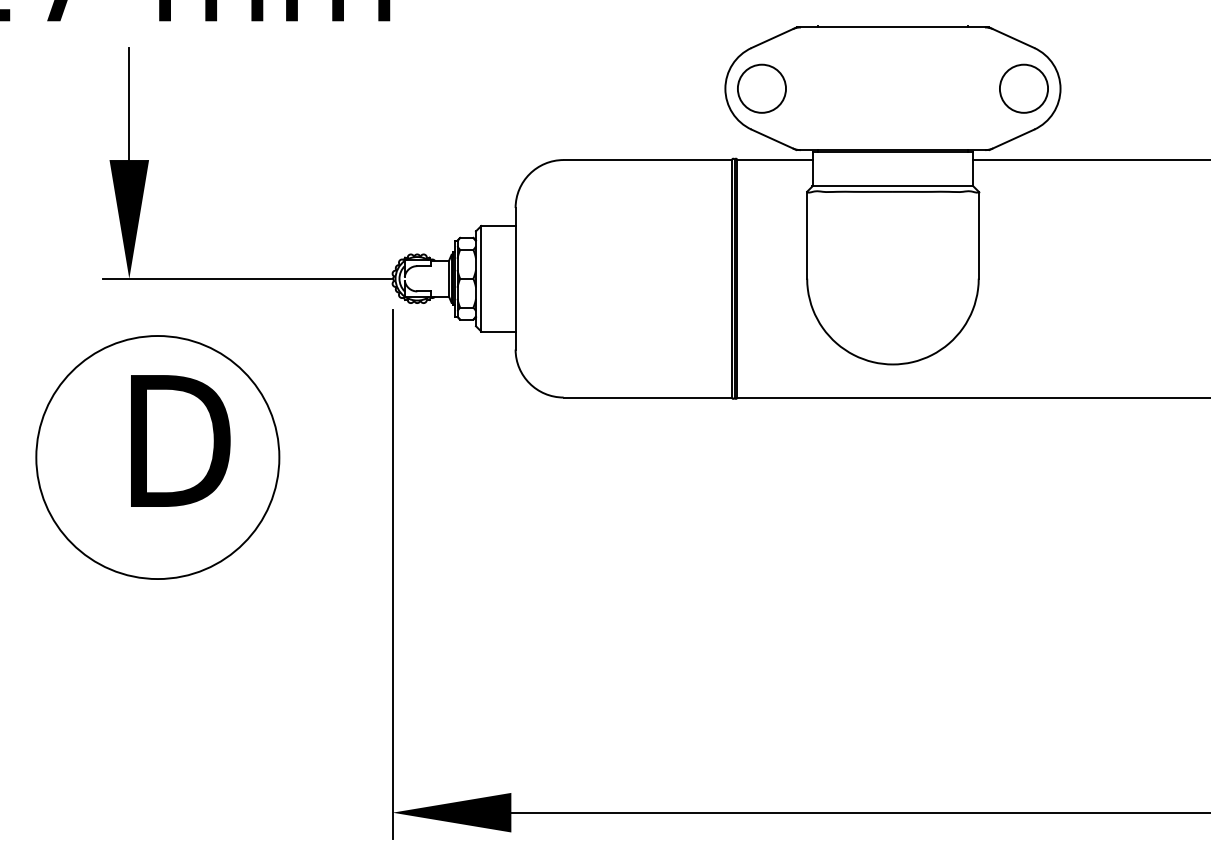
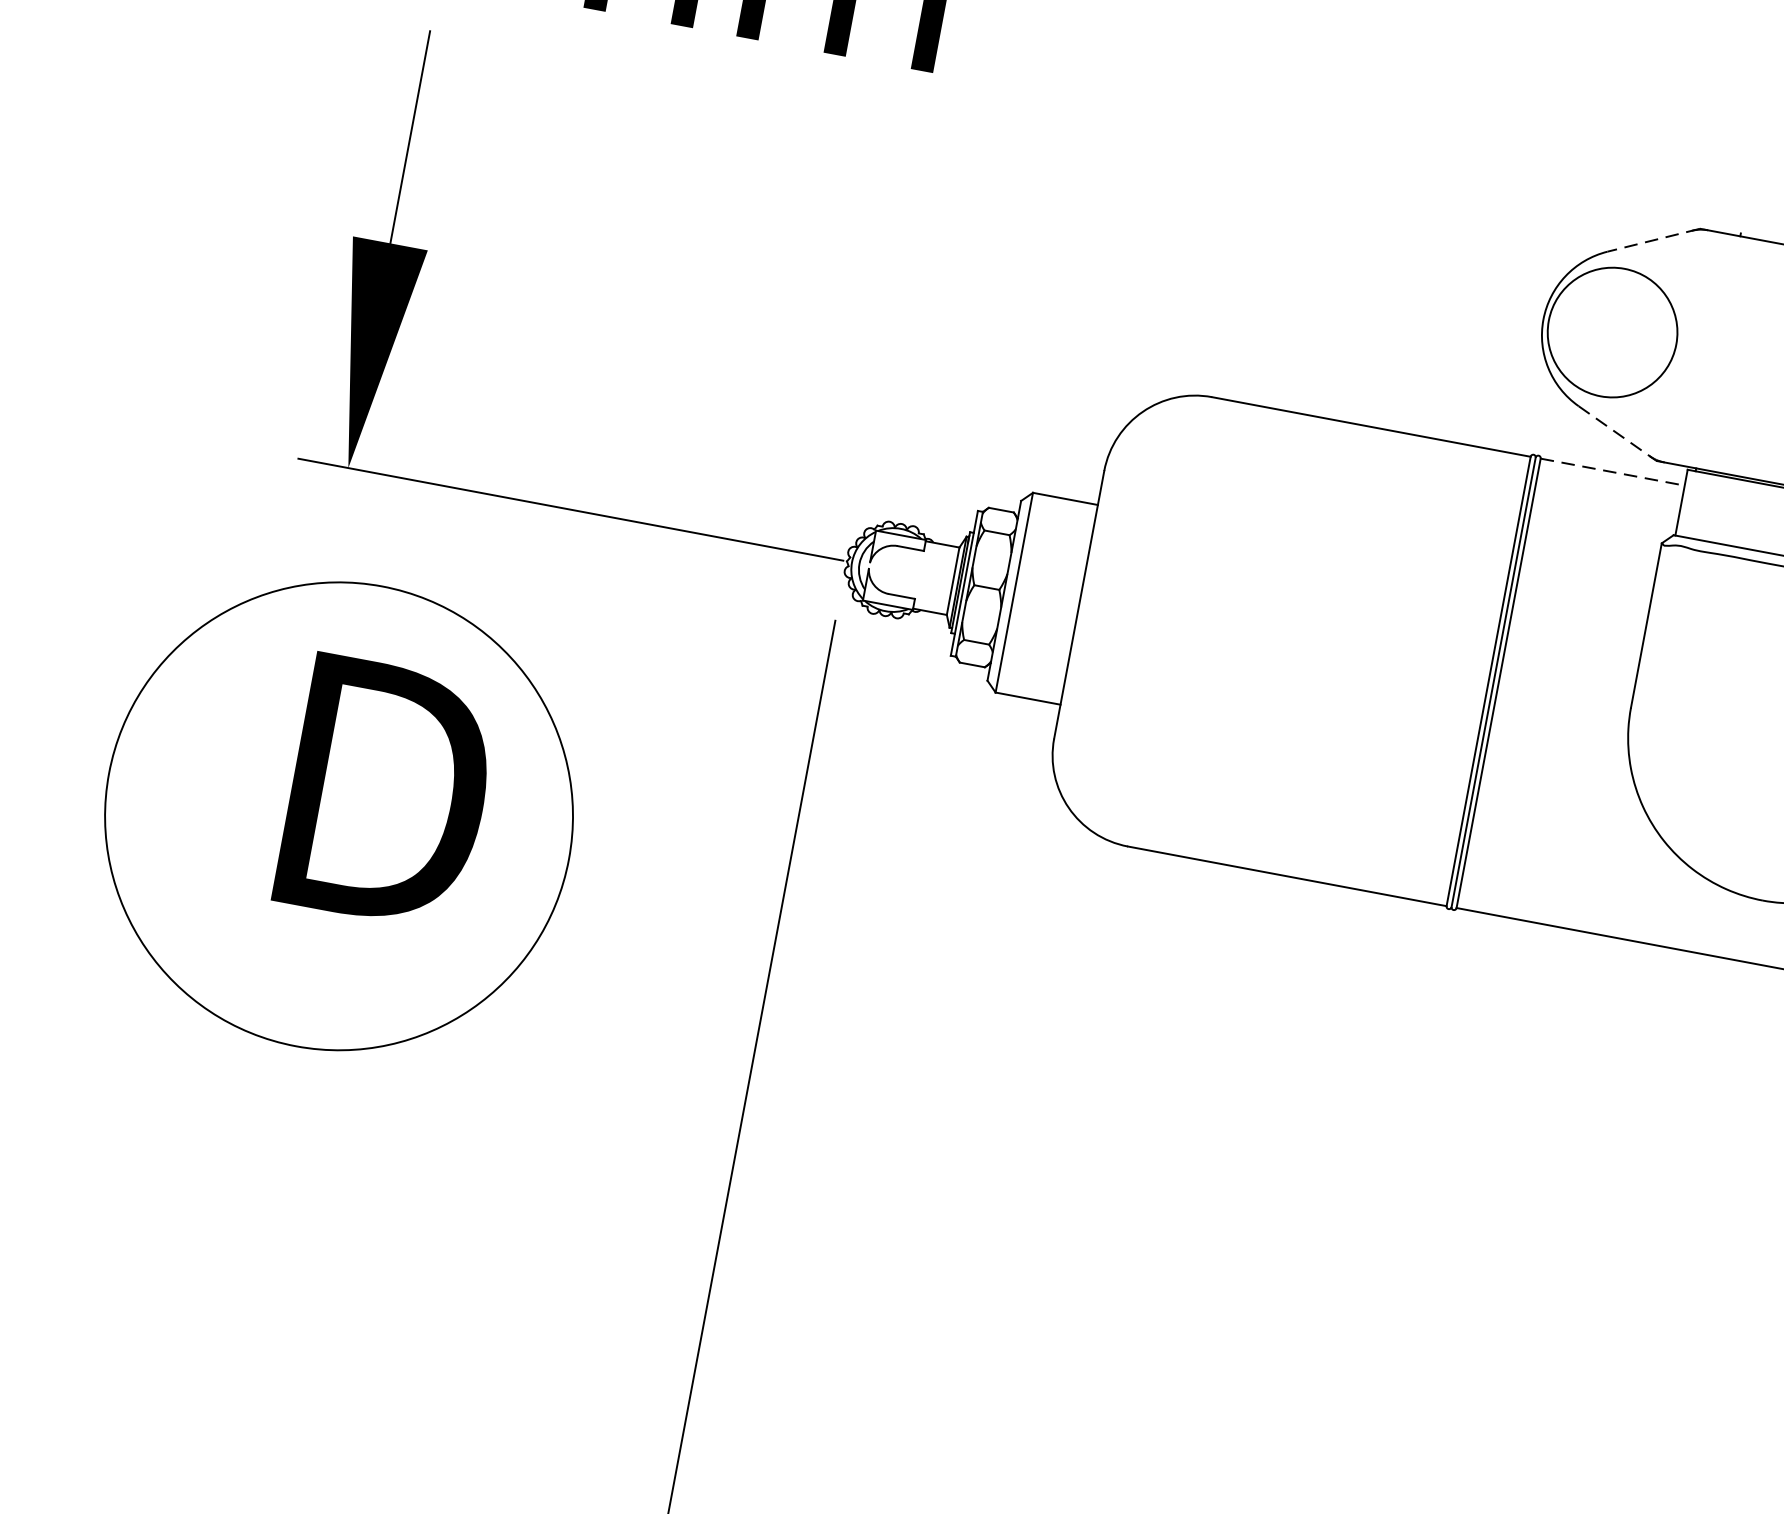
line: (773, 37) -> (1652, 239), solid -> dashed
circle: (761, 88) -> (1611, 331), size x1.4
line: (773, 139) -> (1616, 432), solid -> dashed
line: (775, 160) -> (1612, 473), solid -> dashed

